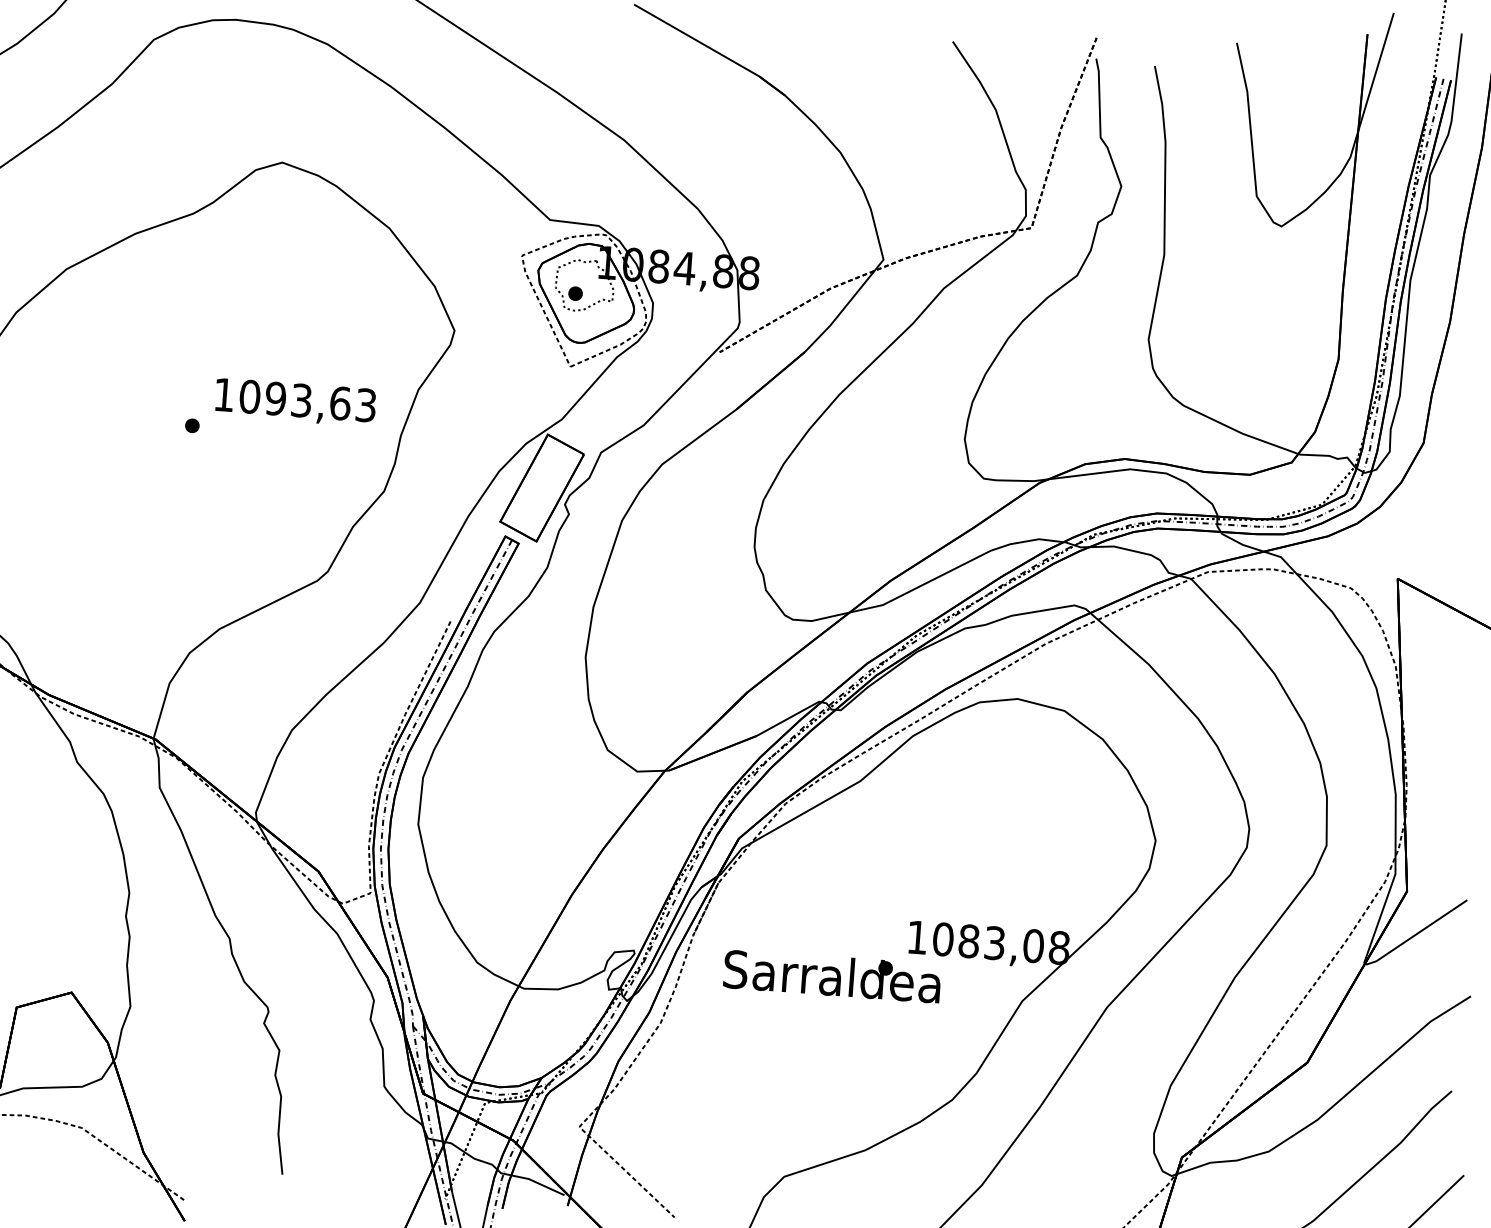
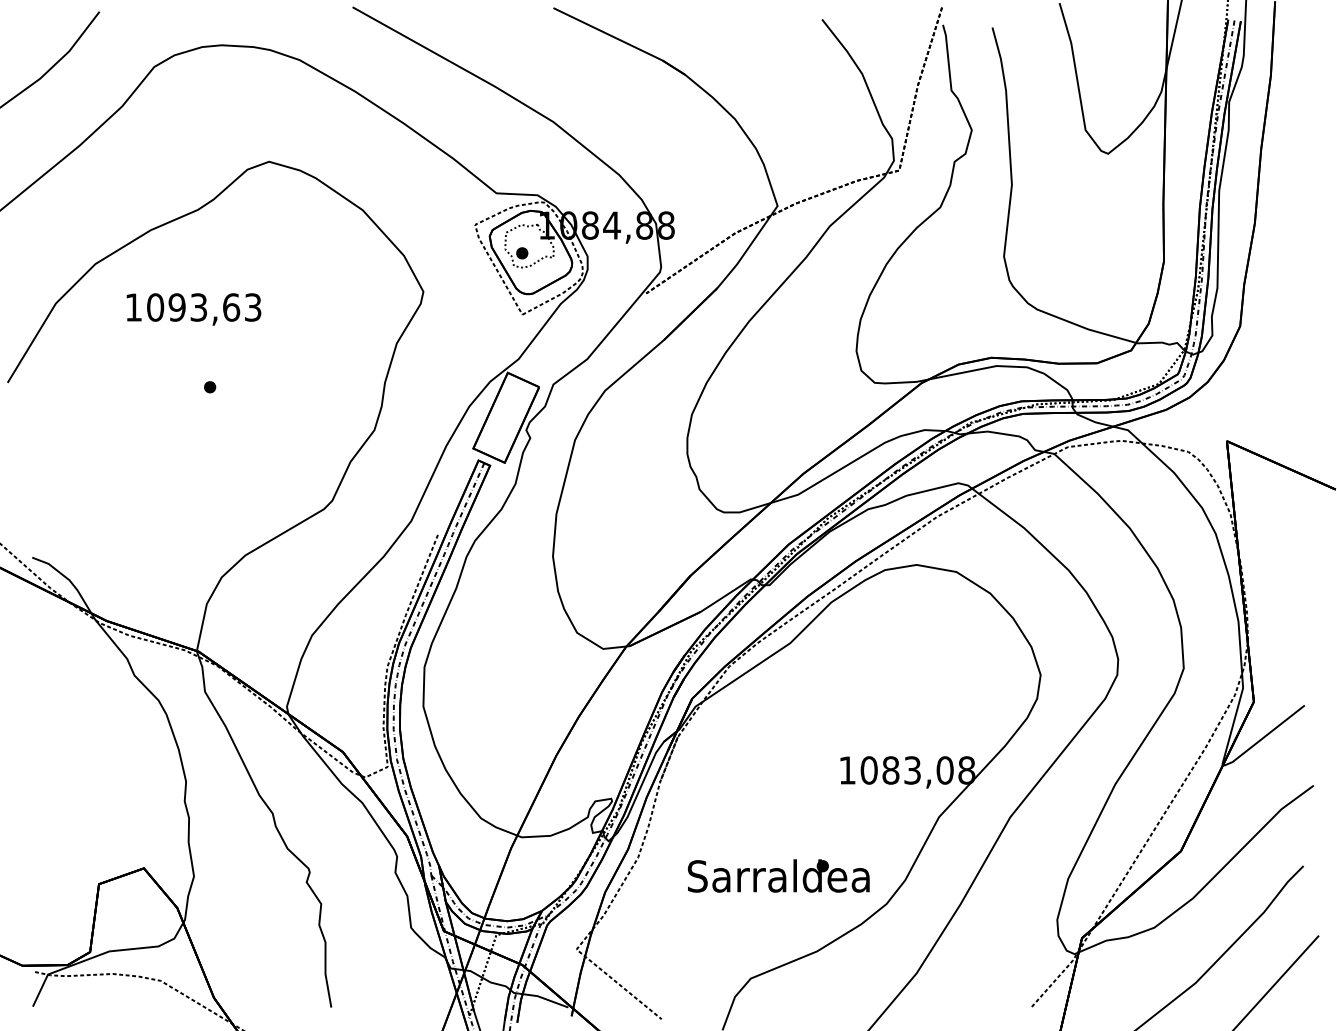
text: (295, 402) -> (193, 309), moved
text: (832, 975) -> (778, 875), moved

